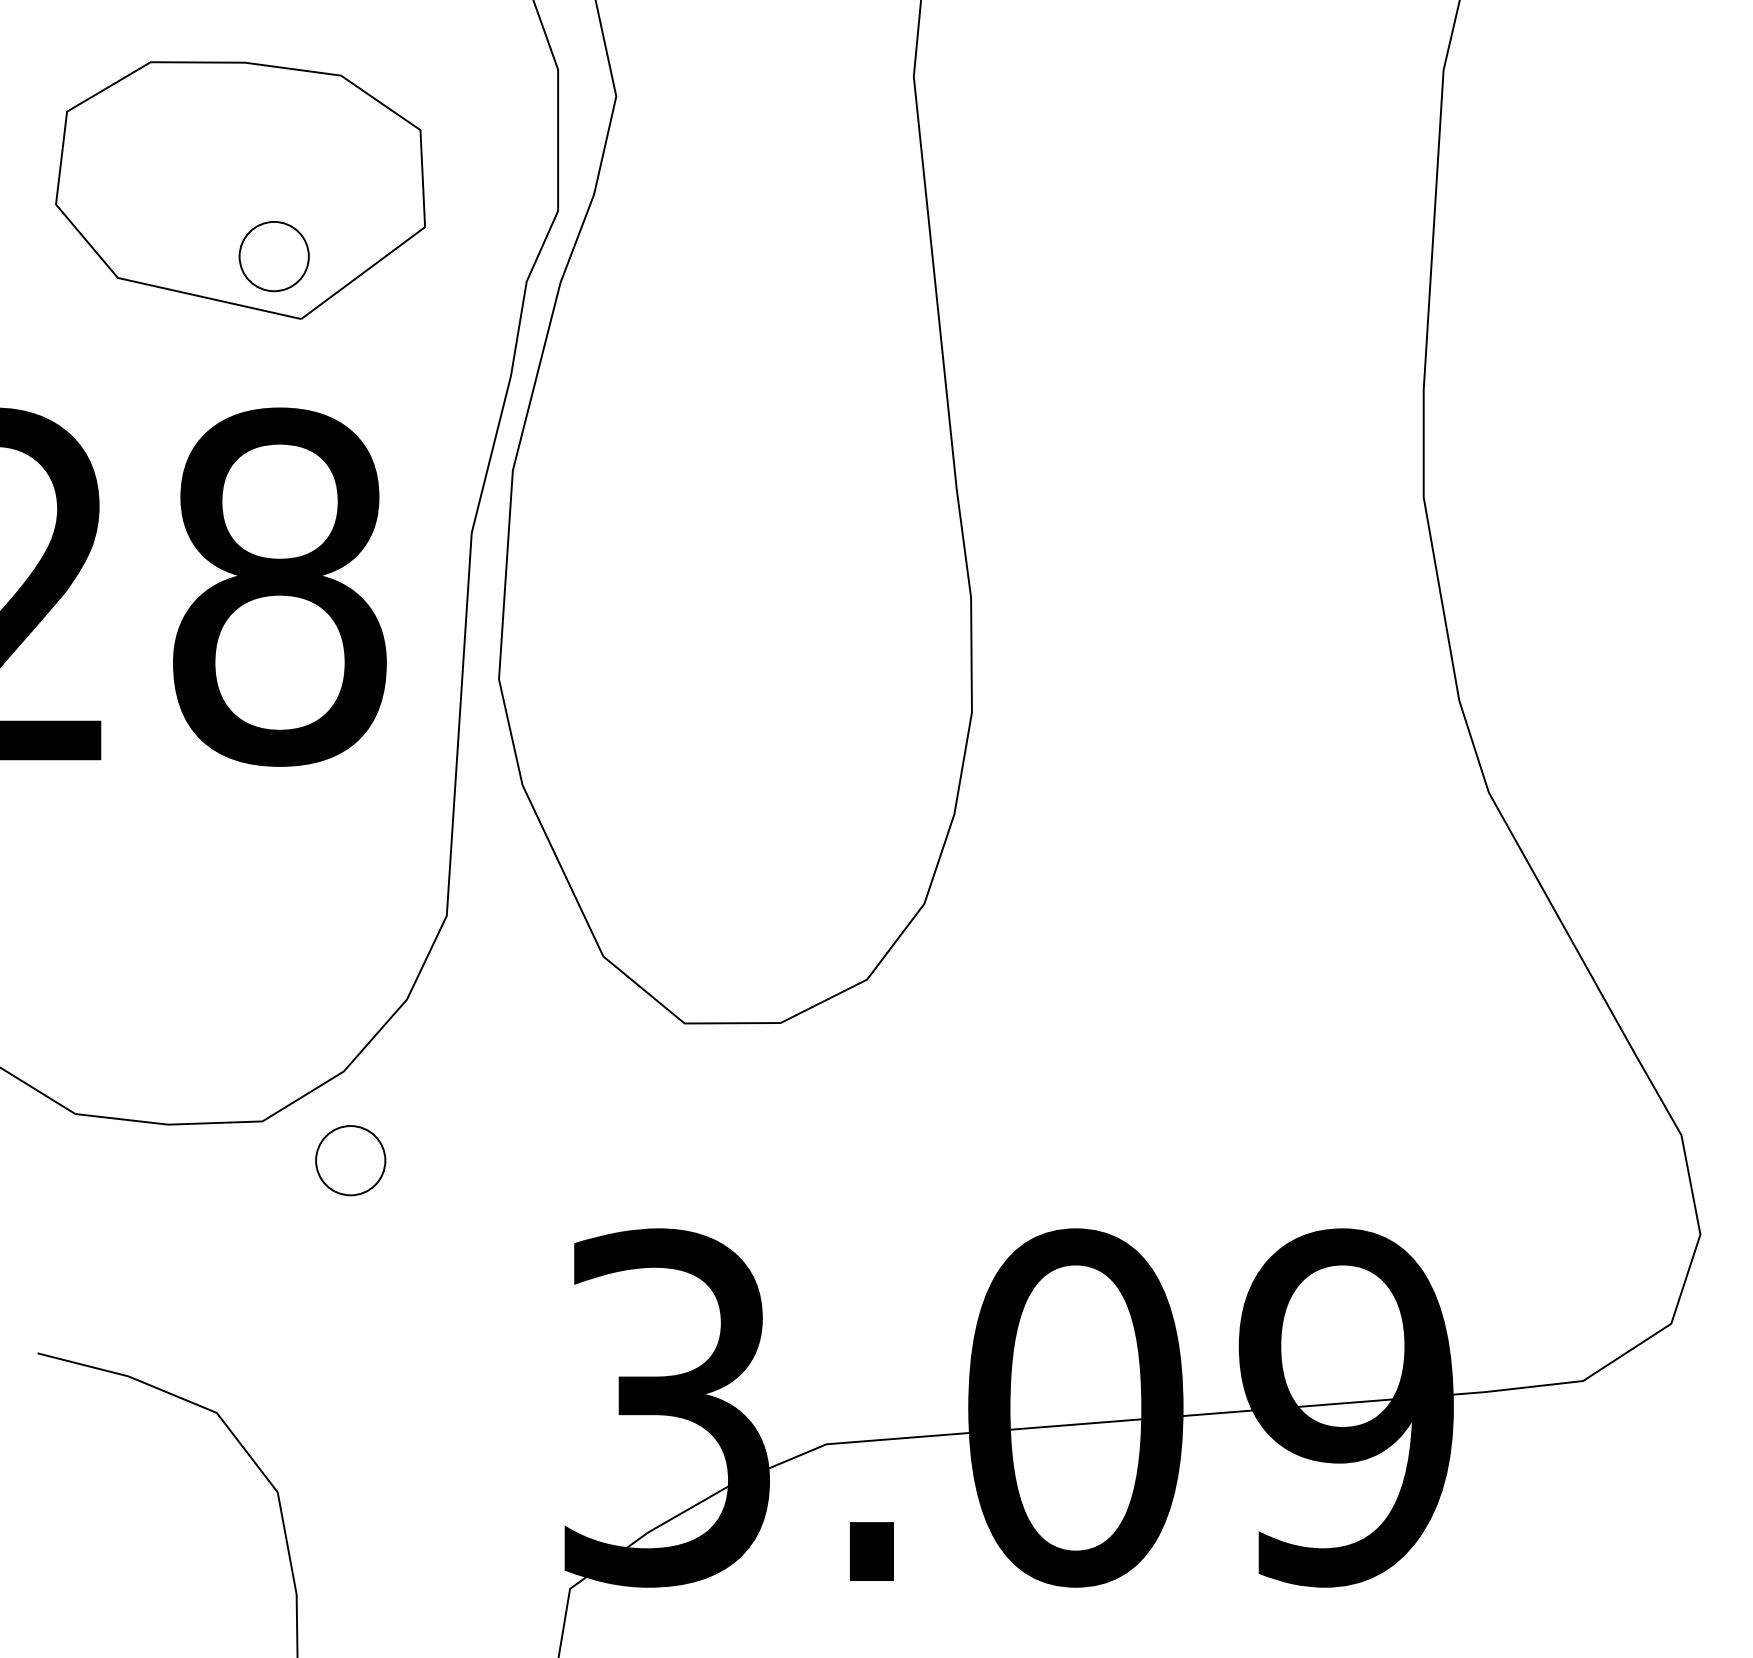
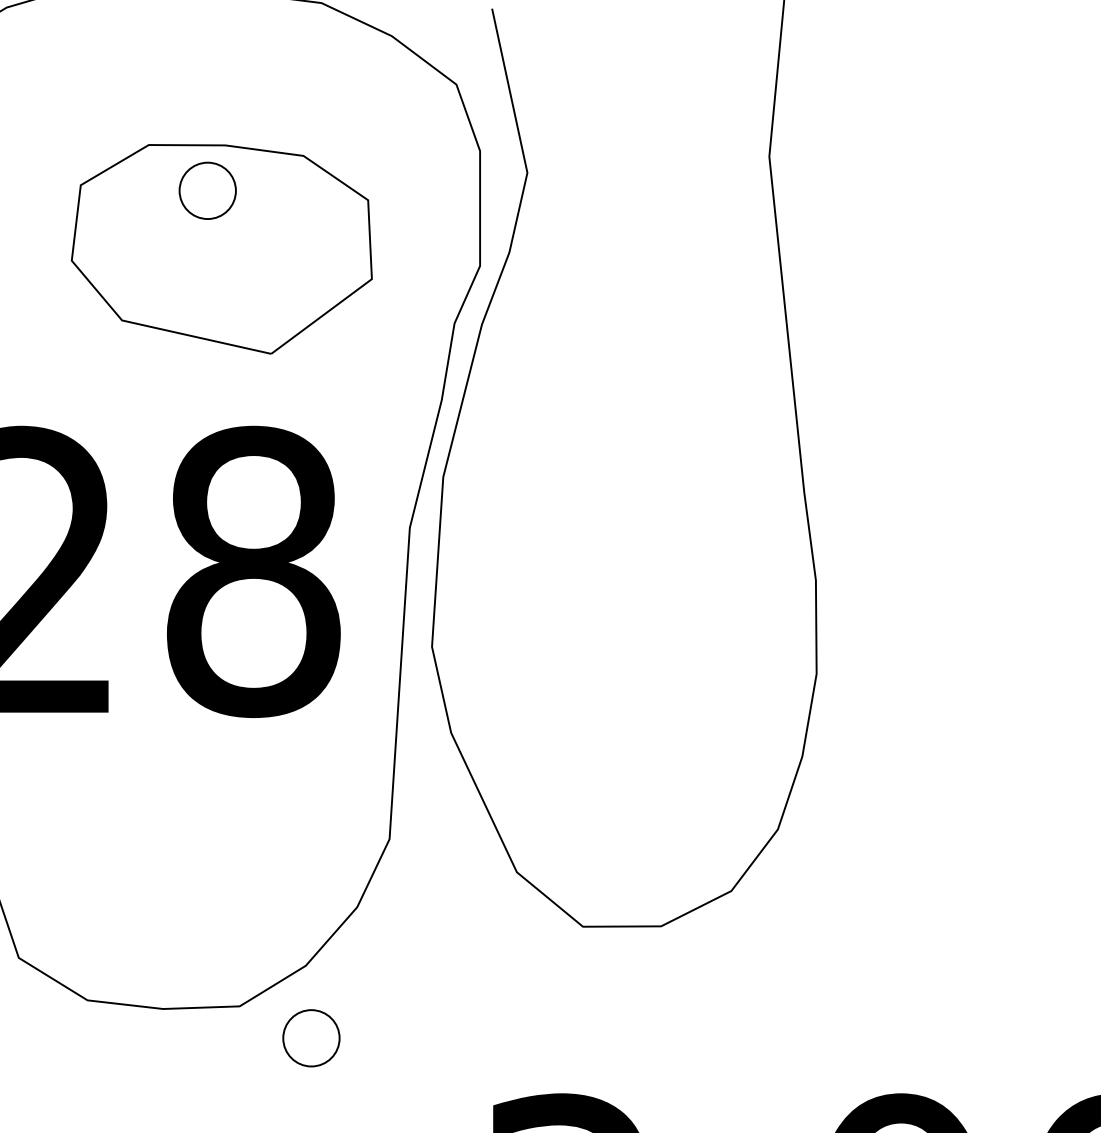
part: (273, 256) -> (207, 190), moved

